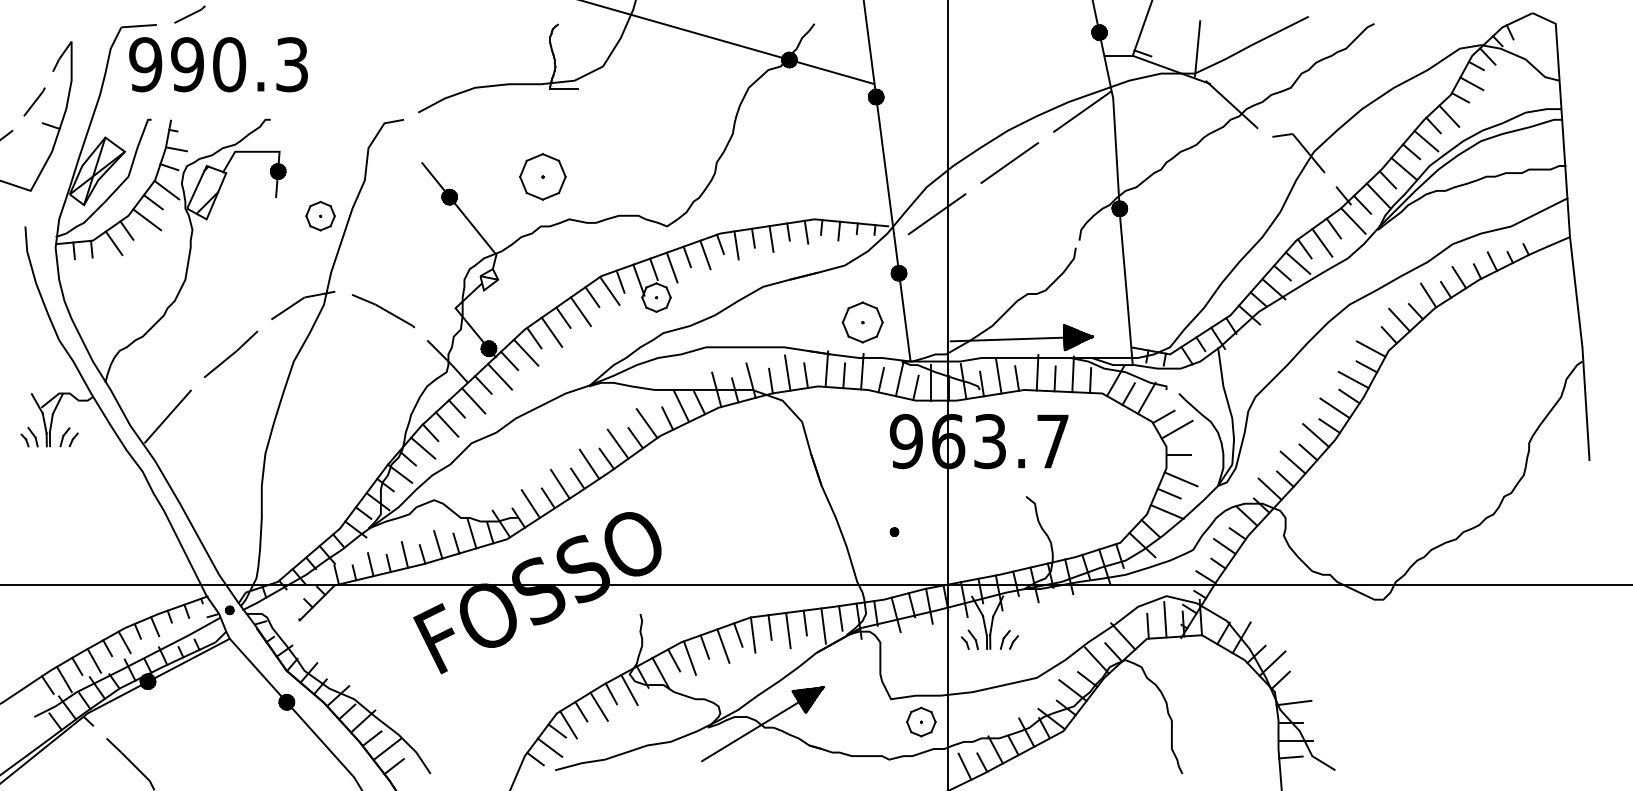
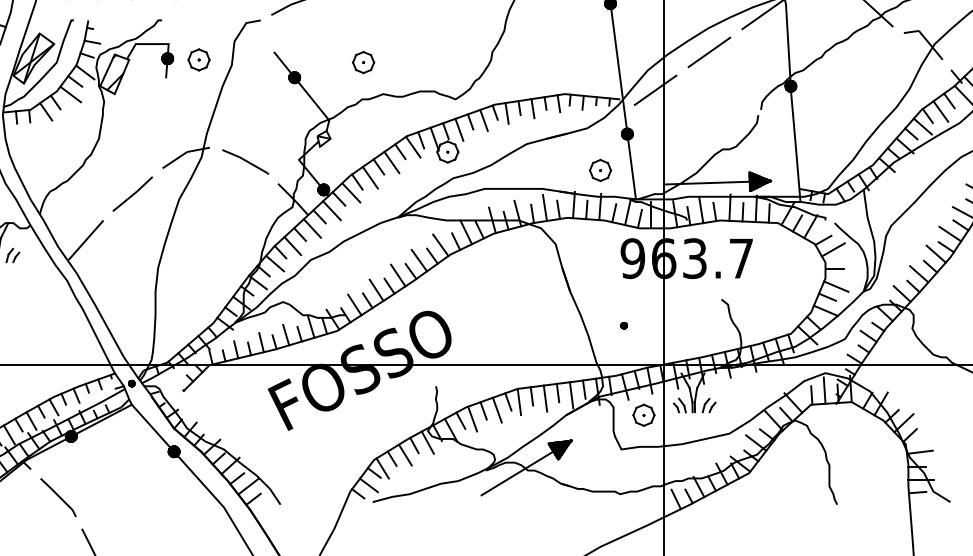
part: (542, 176) -> (363, 62), size x0.62
part: (320, 215) -> (199, 59), moved
part: (862, 322) -> (600, 170), size x0.71
part: (921, 721) -> (644, 414), moved

